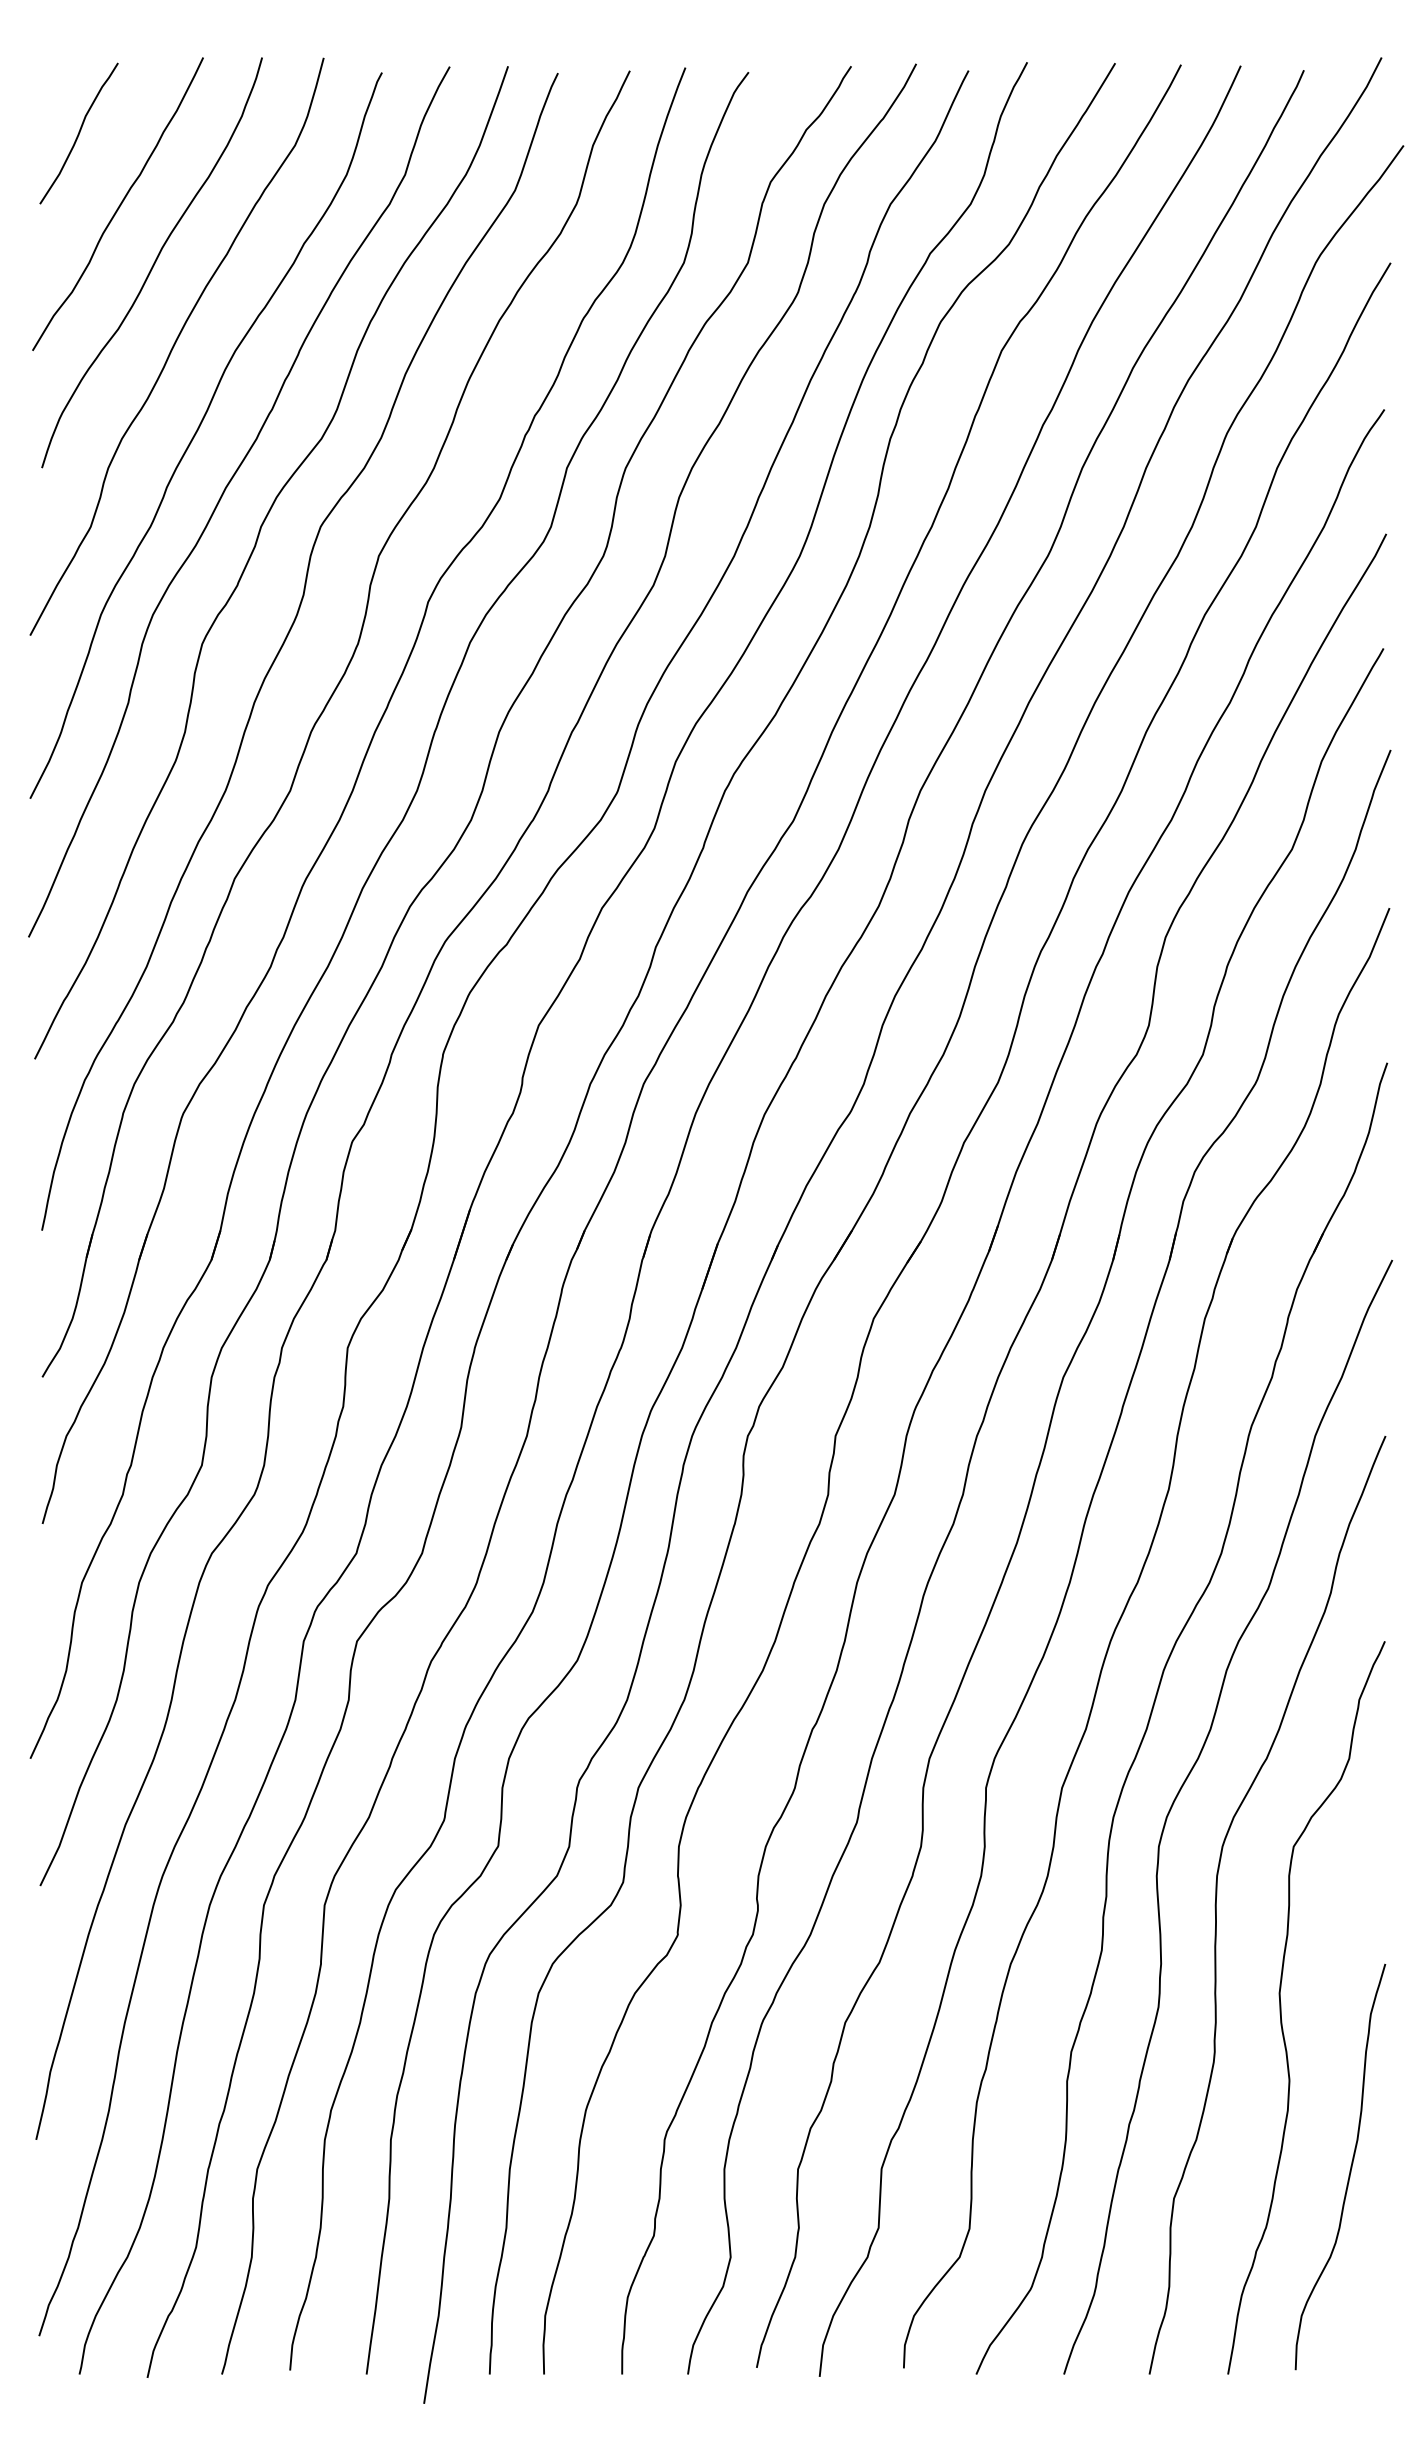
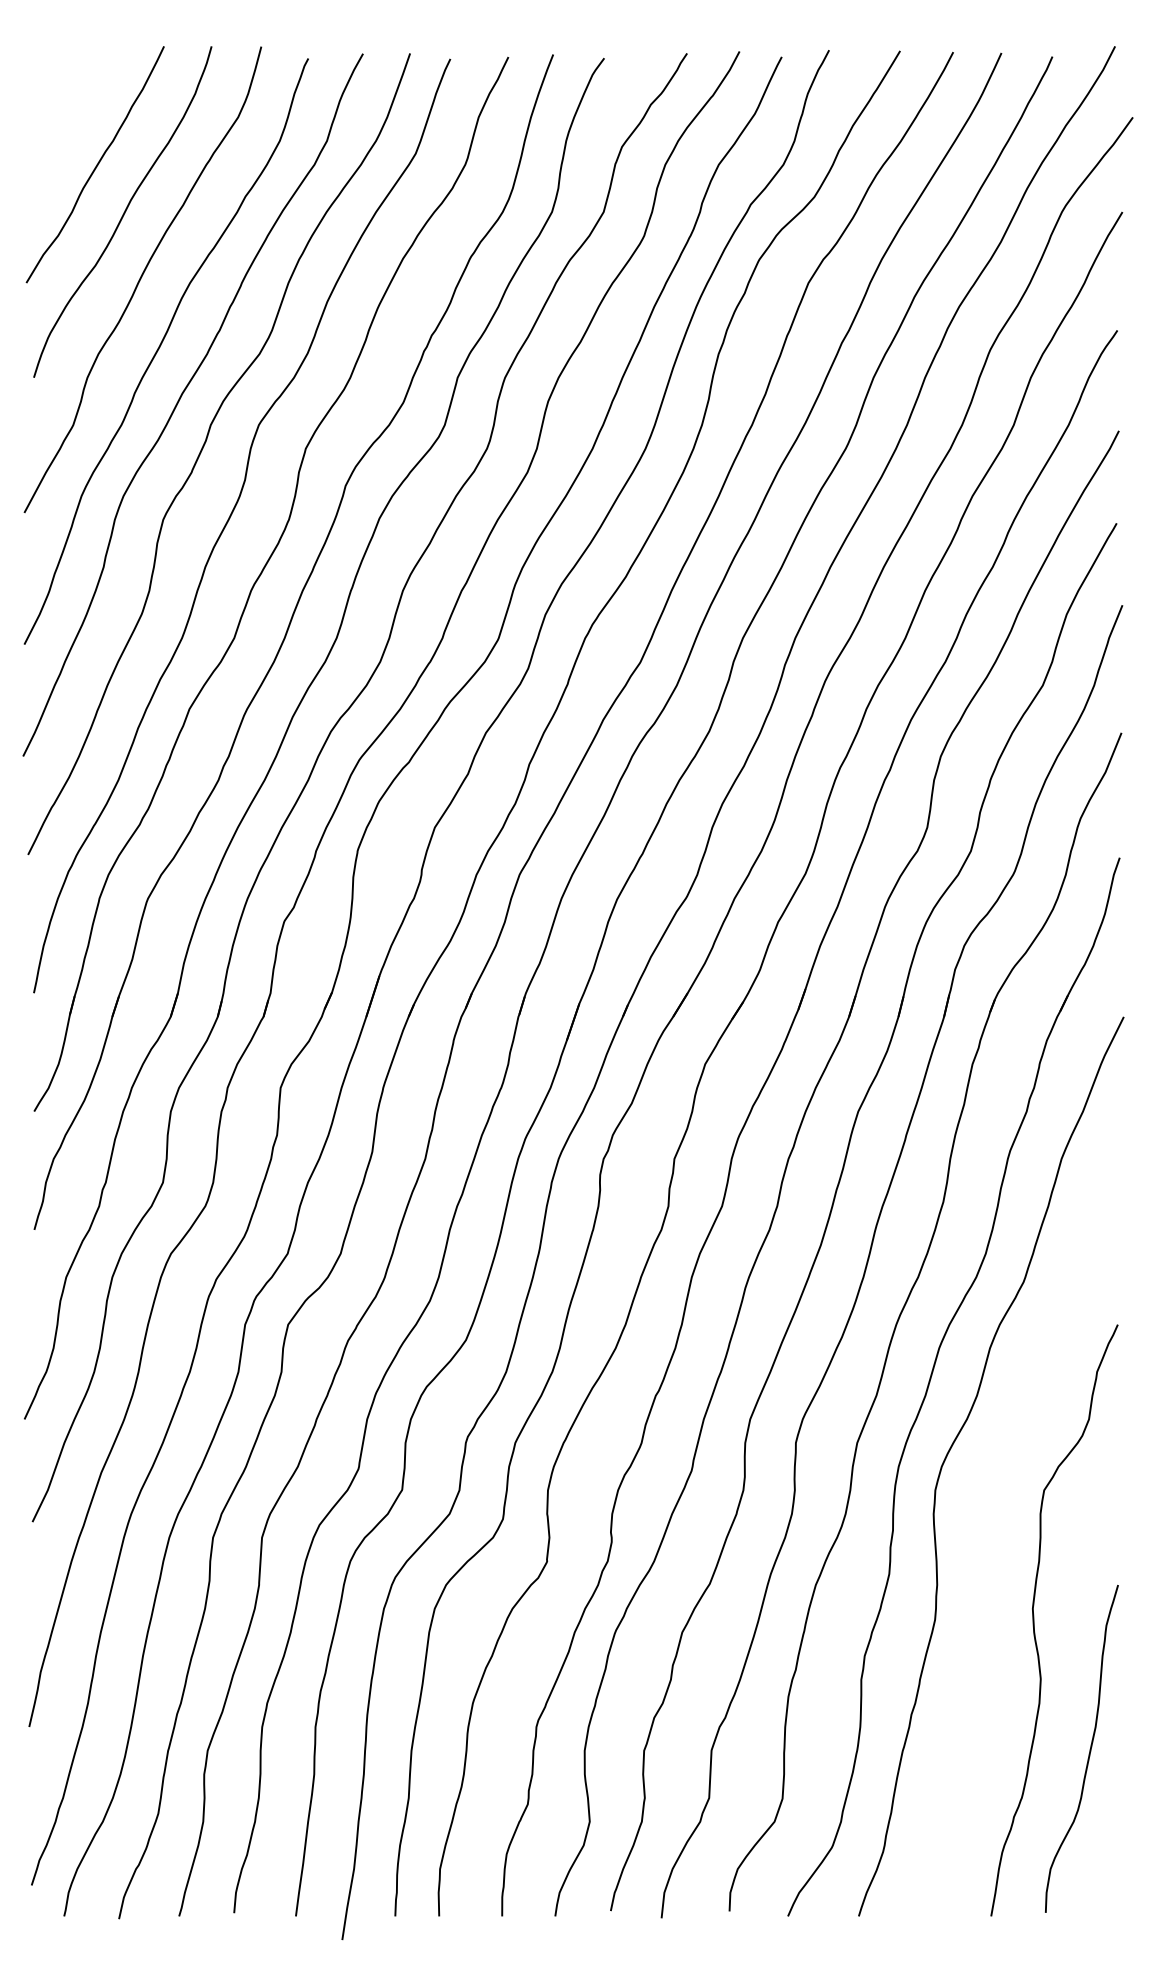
curve: (78, 133) -> (63, 107), removed
curve: (1217, 1895) -> (982, 1529), removed

